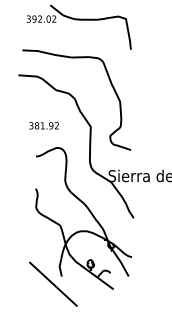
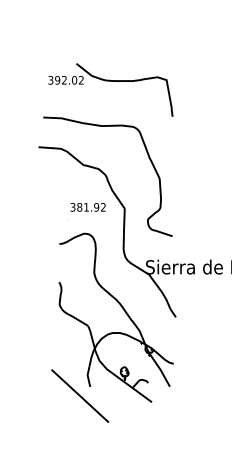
text: (43, 125) -> (87, 207), moved

